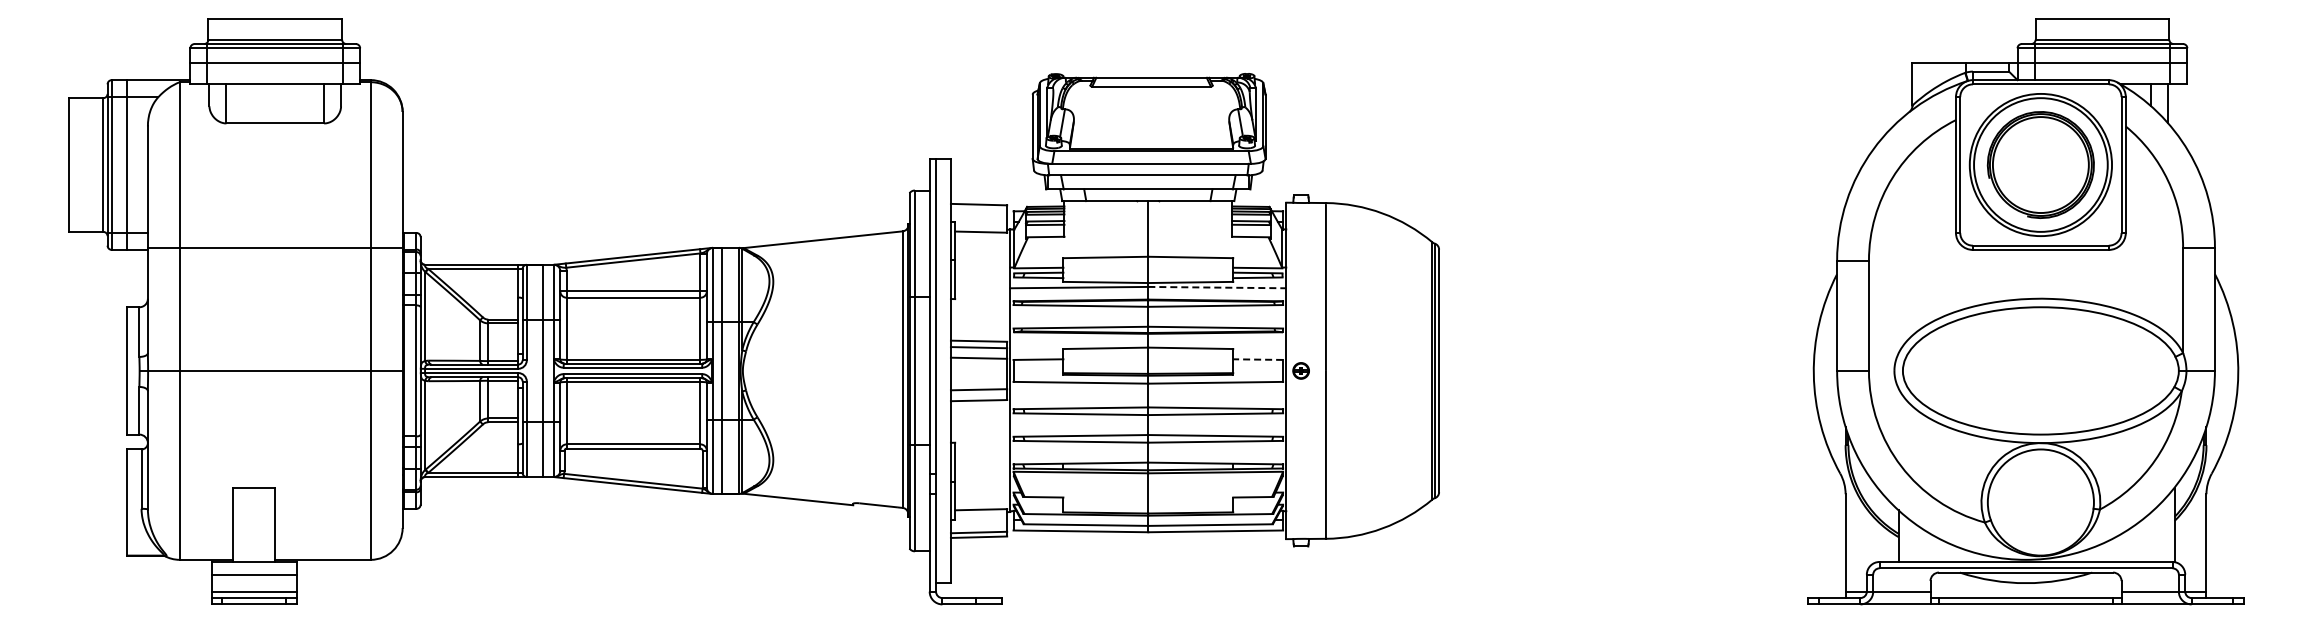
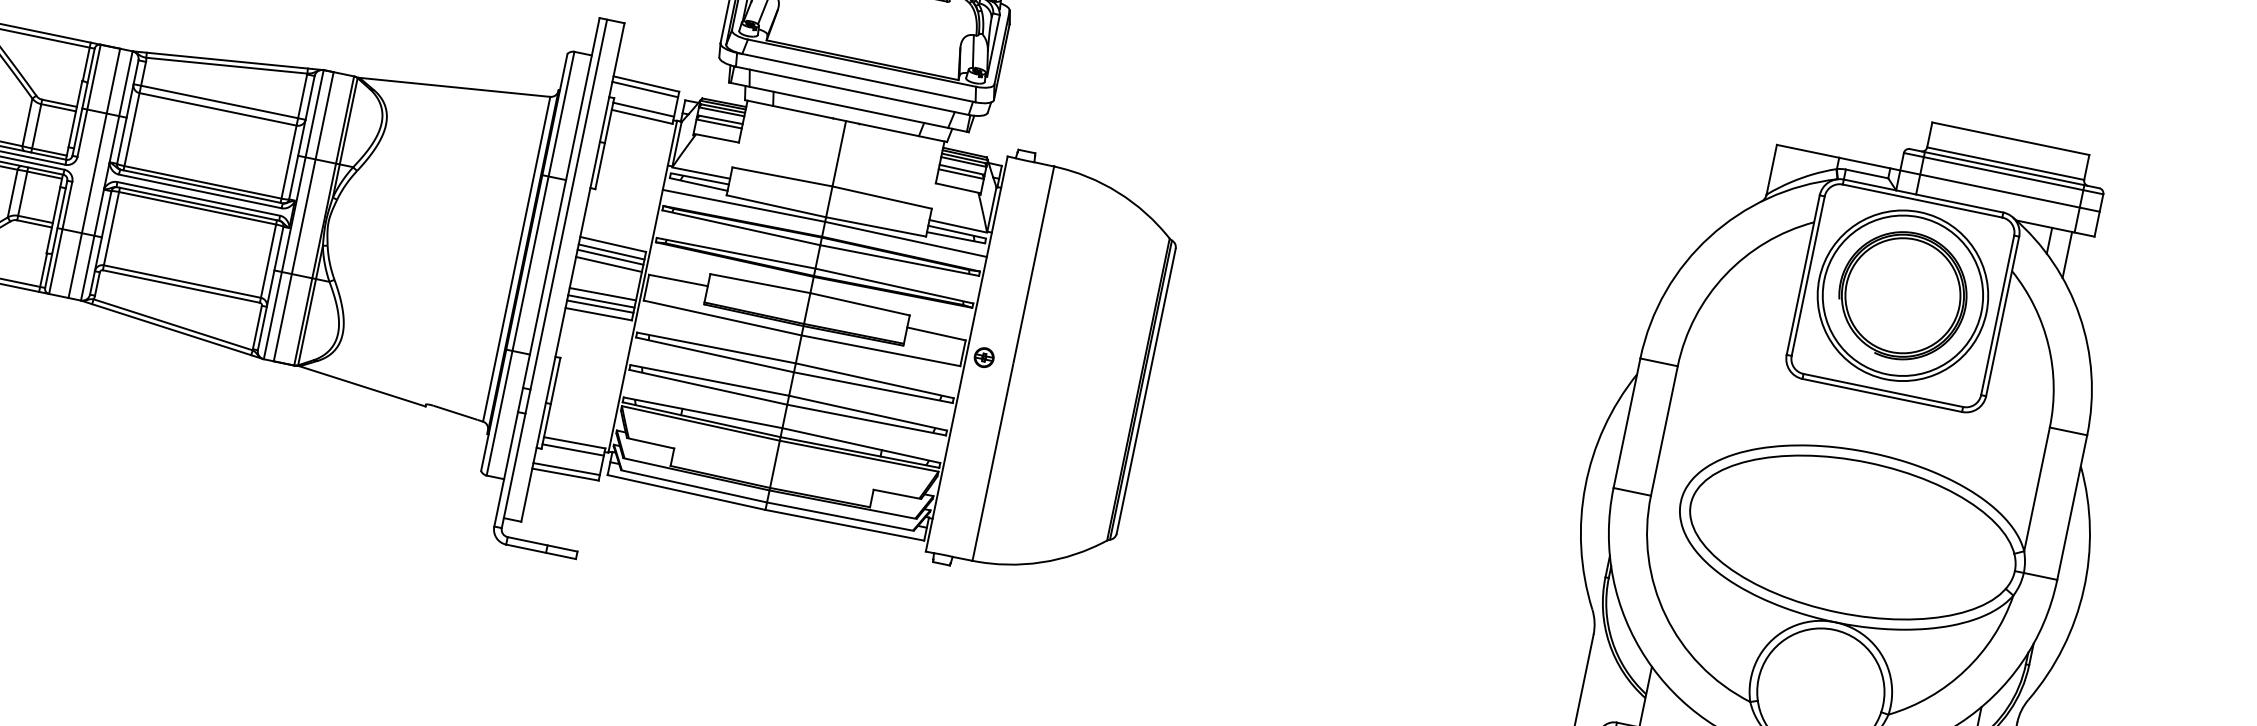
line: (978, 209) -> (644, 89), added
line: (981, 225) -> (644, 109), added
line: (1217, 287) -> (906, 239), dashed -> solid
line: (978, 351) -> (610, 256), added
line: (1258, 359) -> (936, 333), dashed -> solid
line: (978, 383) -> (602, 293), added
line: (978, 393) -> (599, 305), added
line: (981, 515) -> (573, 449), added

